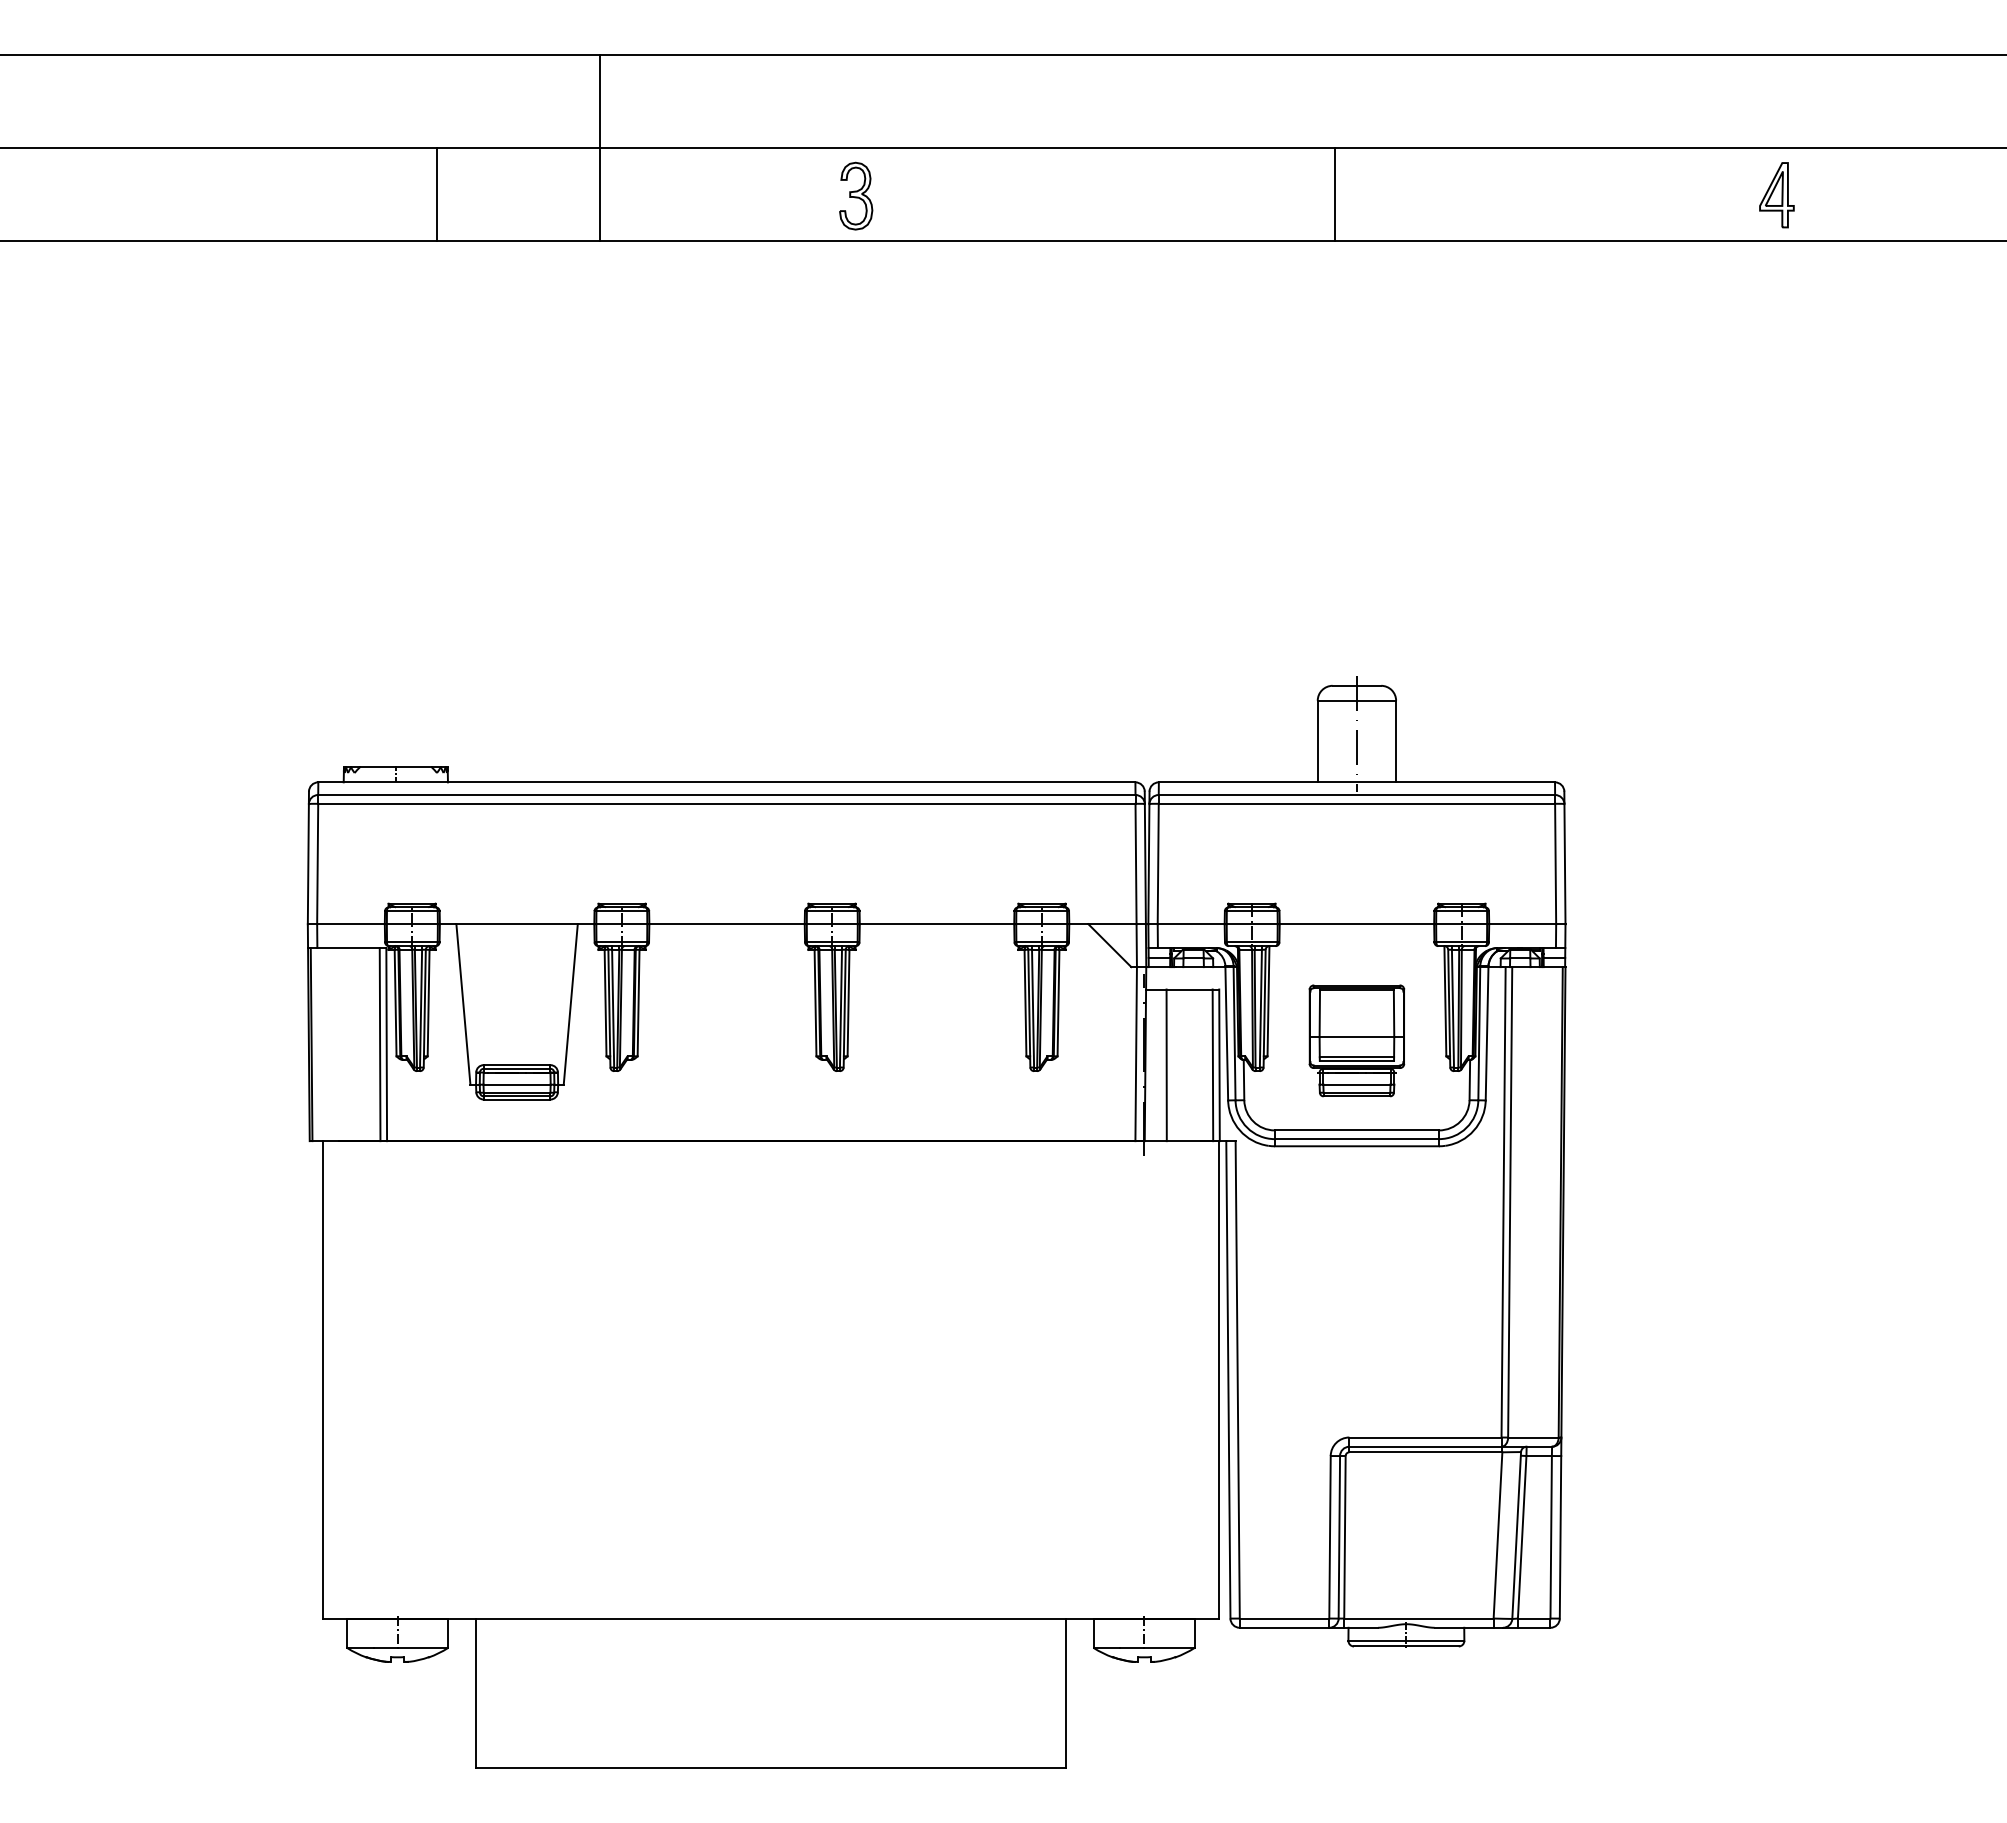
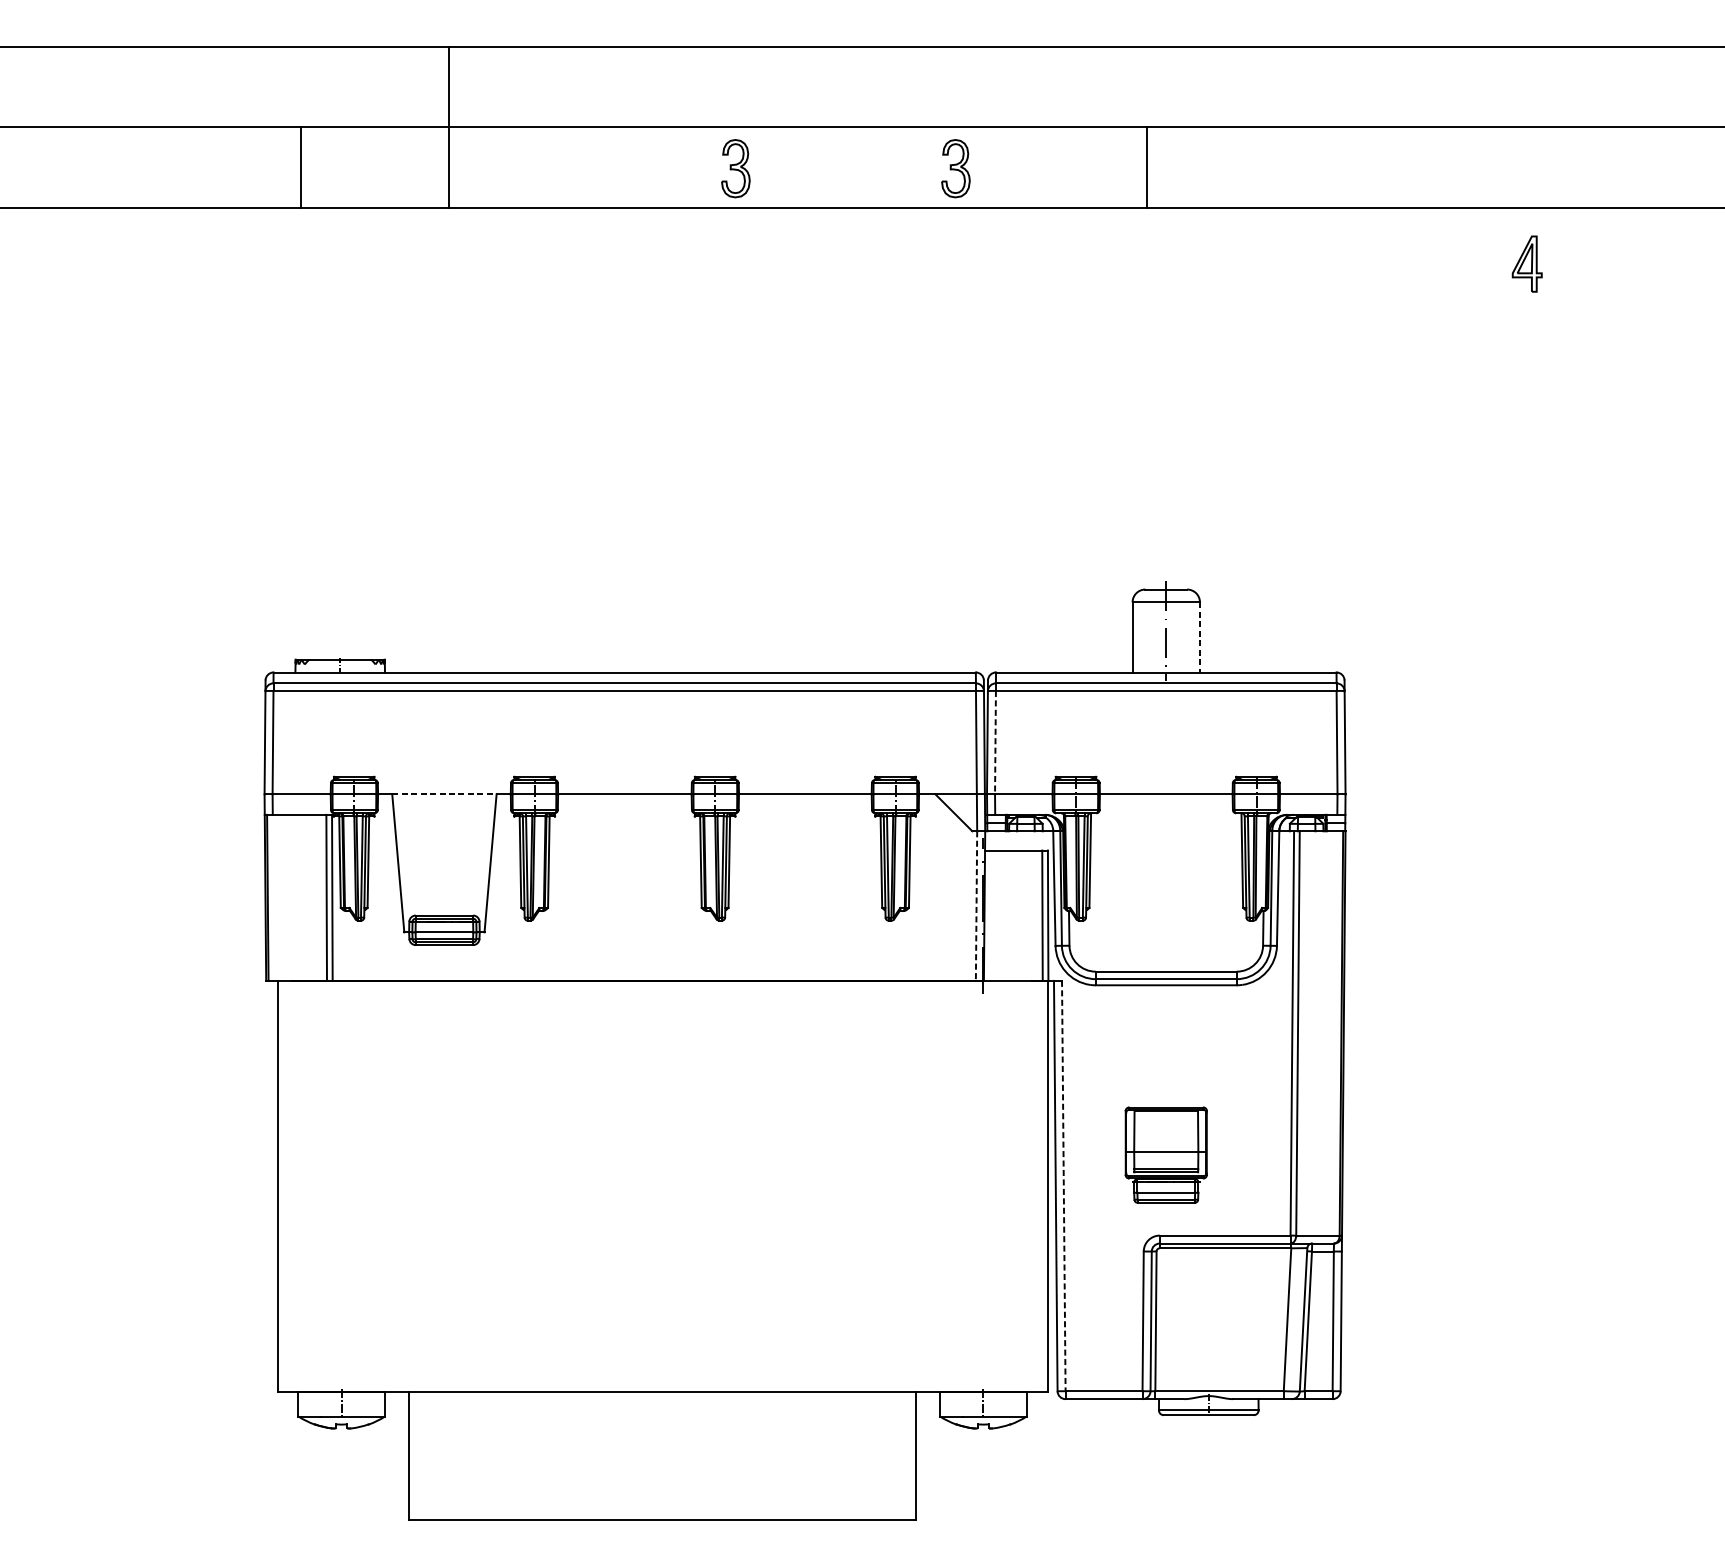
line: (599, 147) -> (448, 126), moved
line: (436, 194) -> (301, 167), moved
part: (1112, 195) -> (956, 168), added
part: (1776, 195) -> (1526, 264), moved
line: (1396, 741) -> (1200, 637), solid -> dashed
line: (1158, 864) -> (995, 743), solid -> dashed
line: (517, 924) -> (444, 794), solid -> dashed
part: (1356, 1040) -> (1165, 1154), moved
line: (1136, 1054) -> (976, 906), solid -> dashed
line: (1166, 1065) -> (1002, 915), removed
line: (1237, 1379) -> (1063, 1185), solid -> dashed

